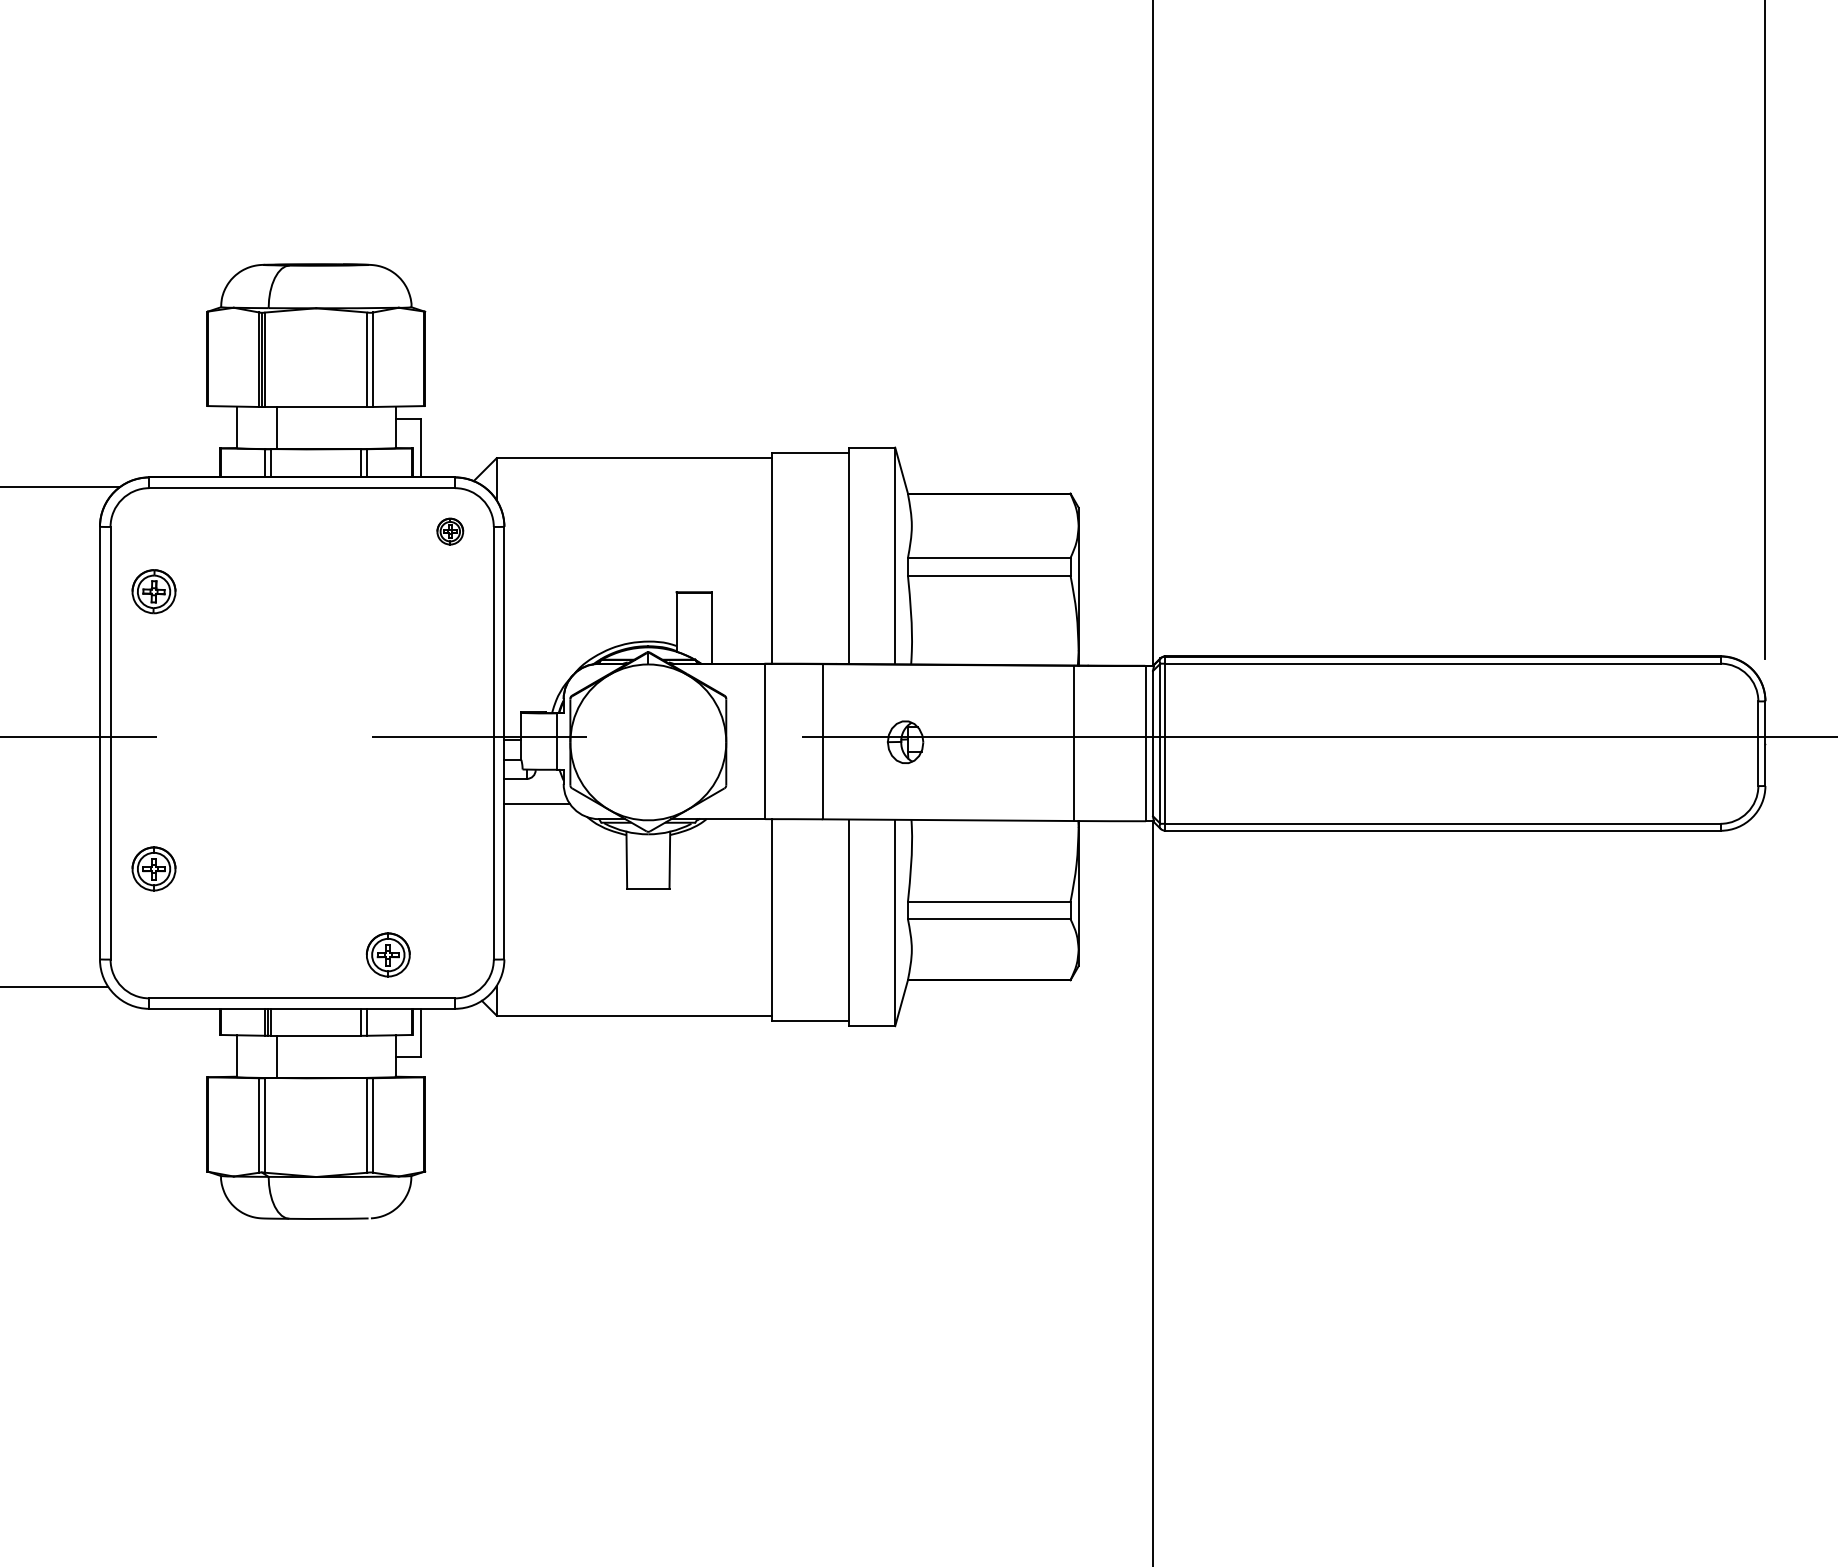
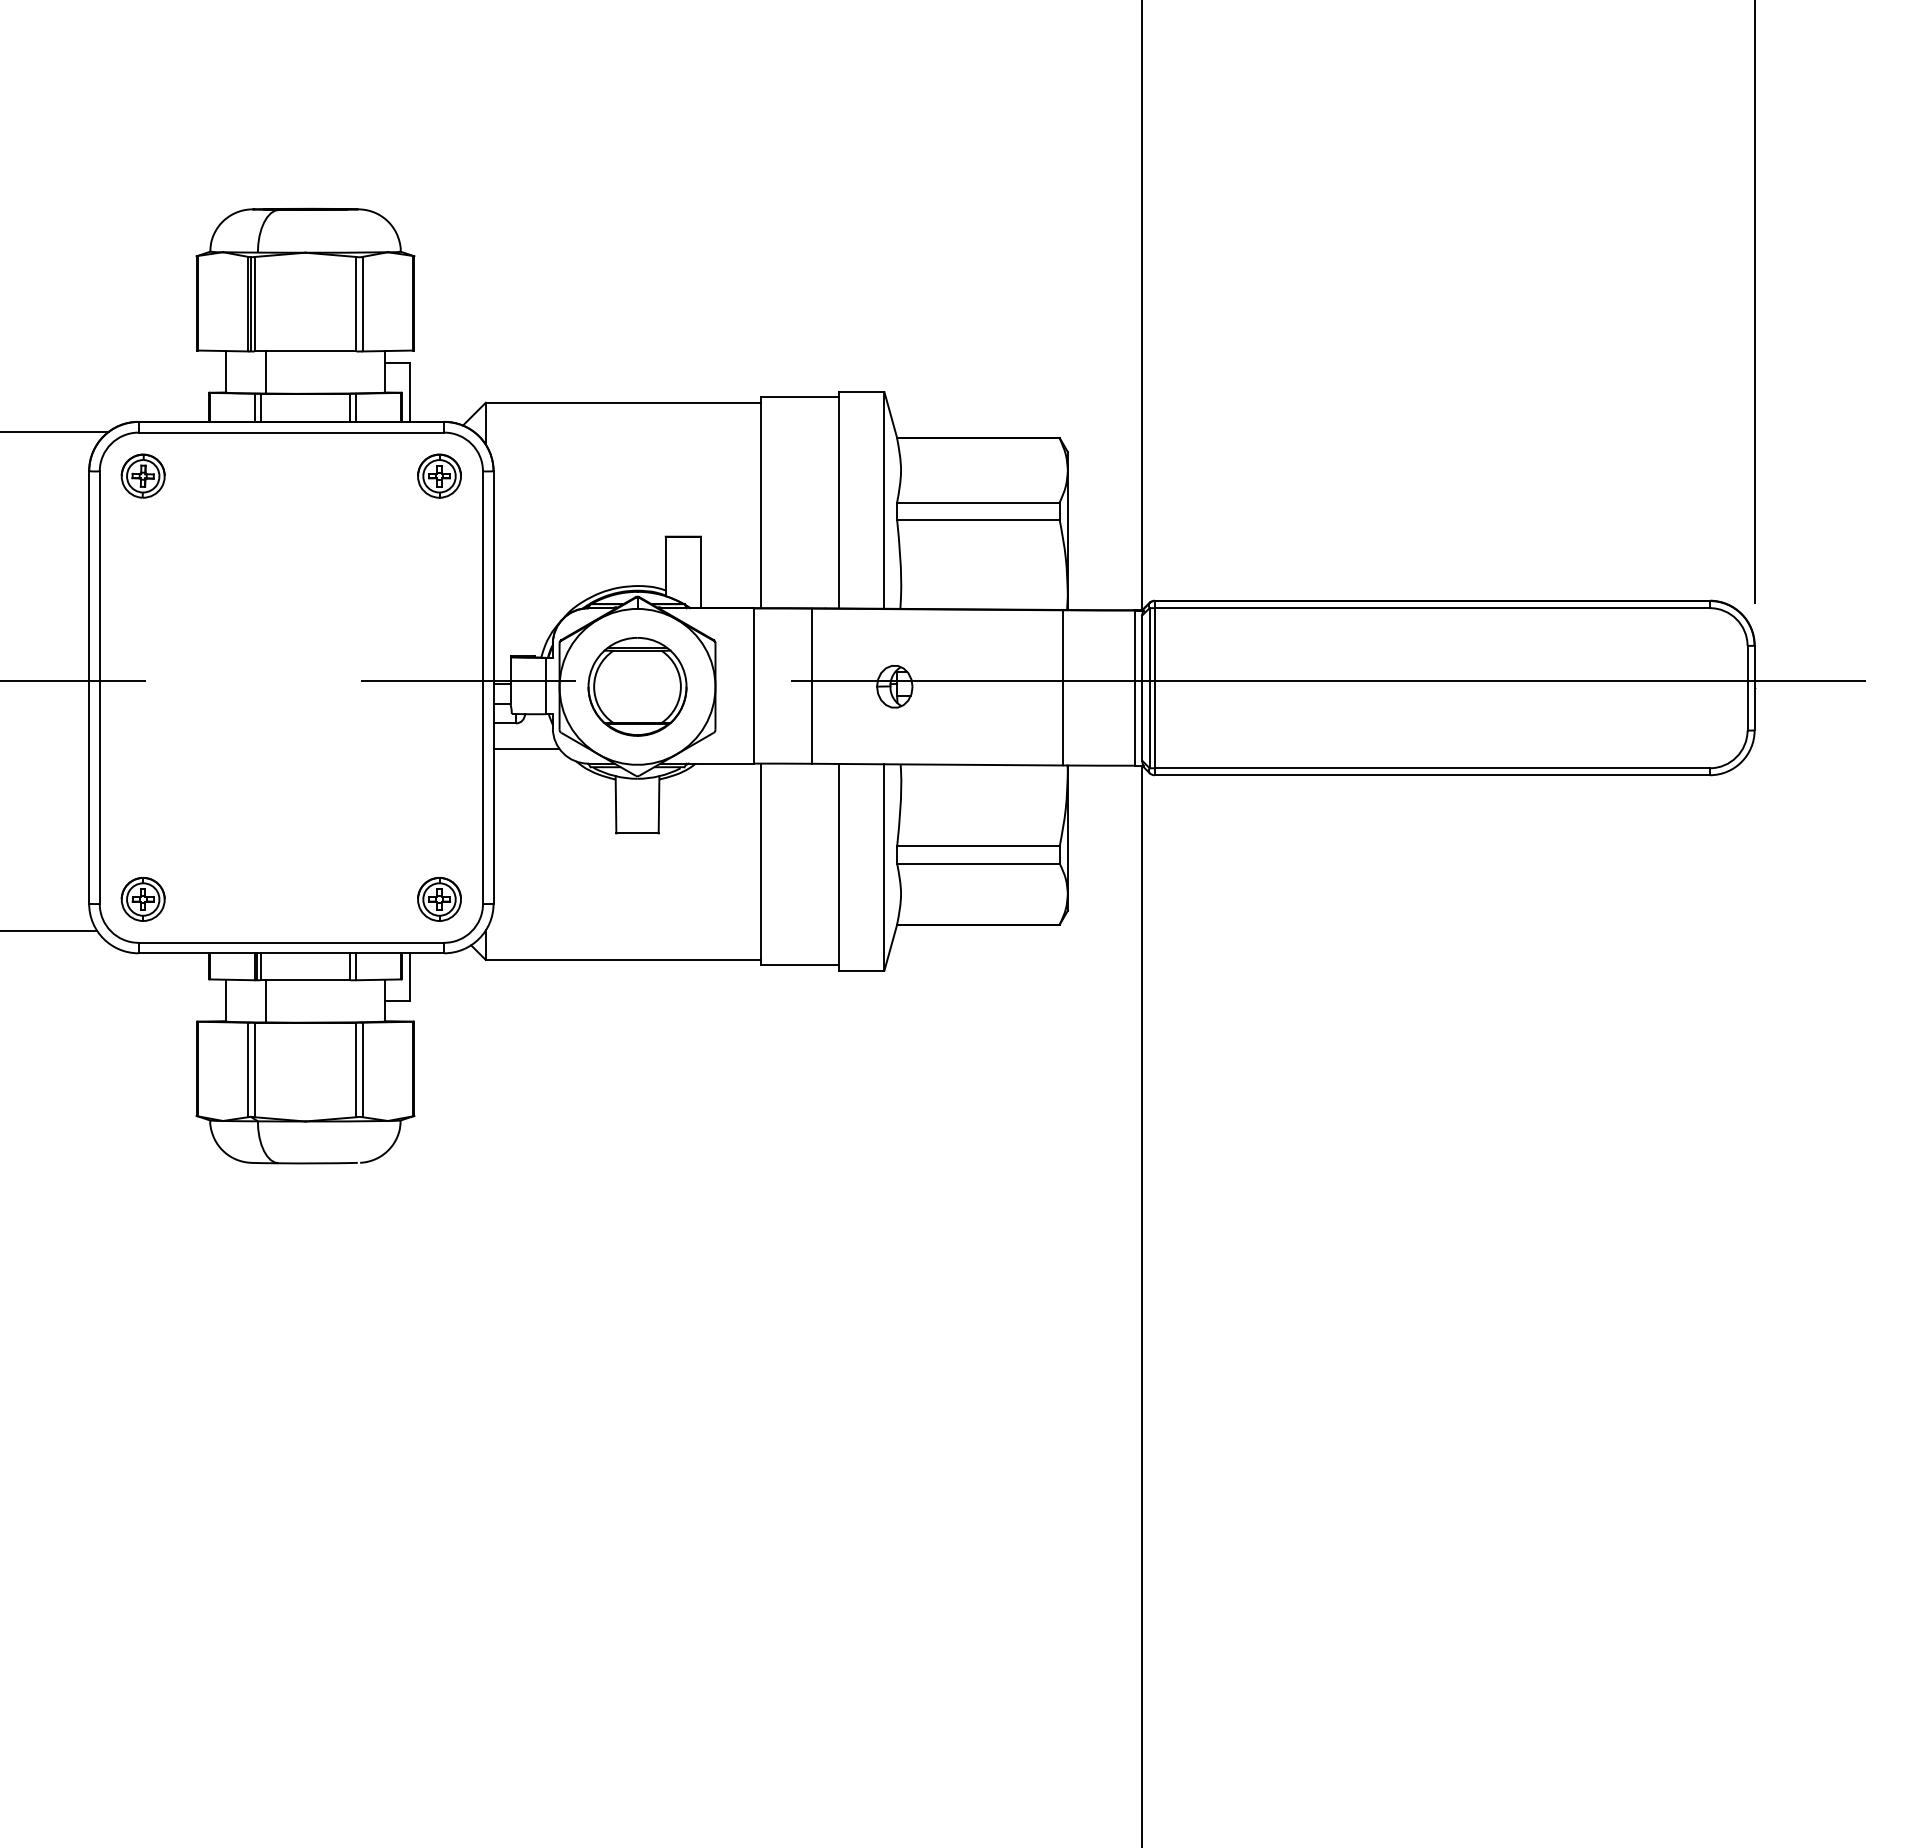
part: (450, 531) -> (439, 475), size x1.67
part: (153, 591) -> (142, 475), moved
part: (648, 742) -> (637, 686), added
part: (153, 869) -> (142, 899), moved
part: (388, 955) -> (439, 899), moved

